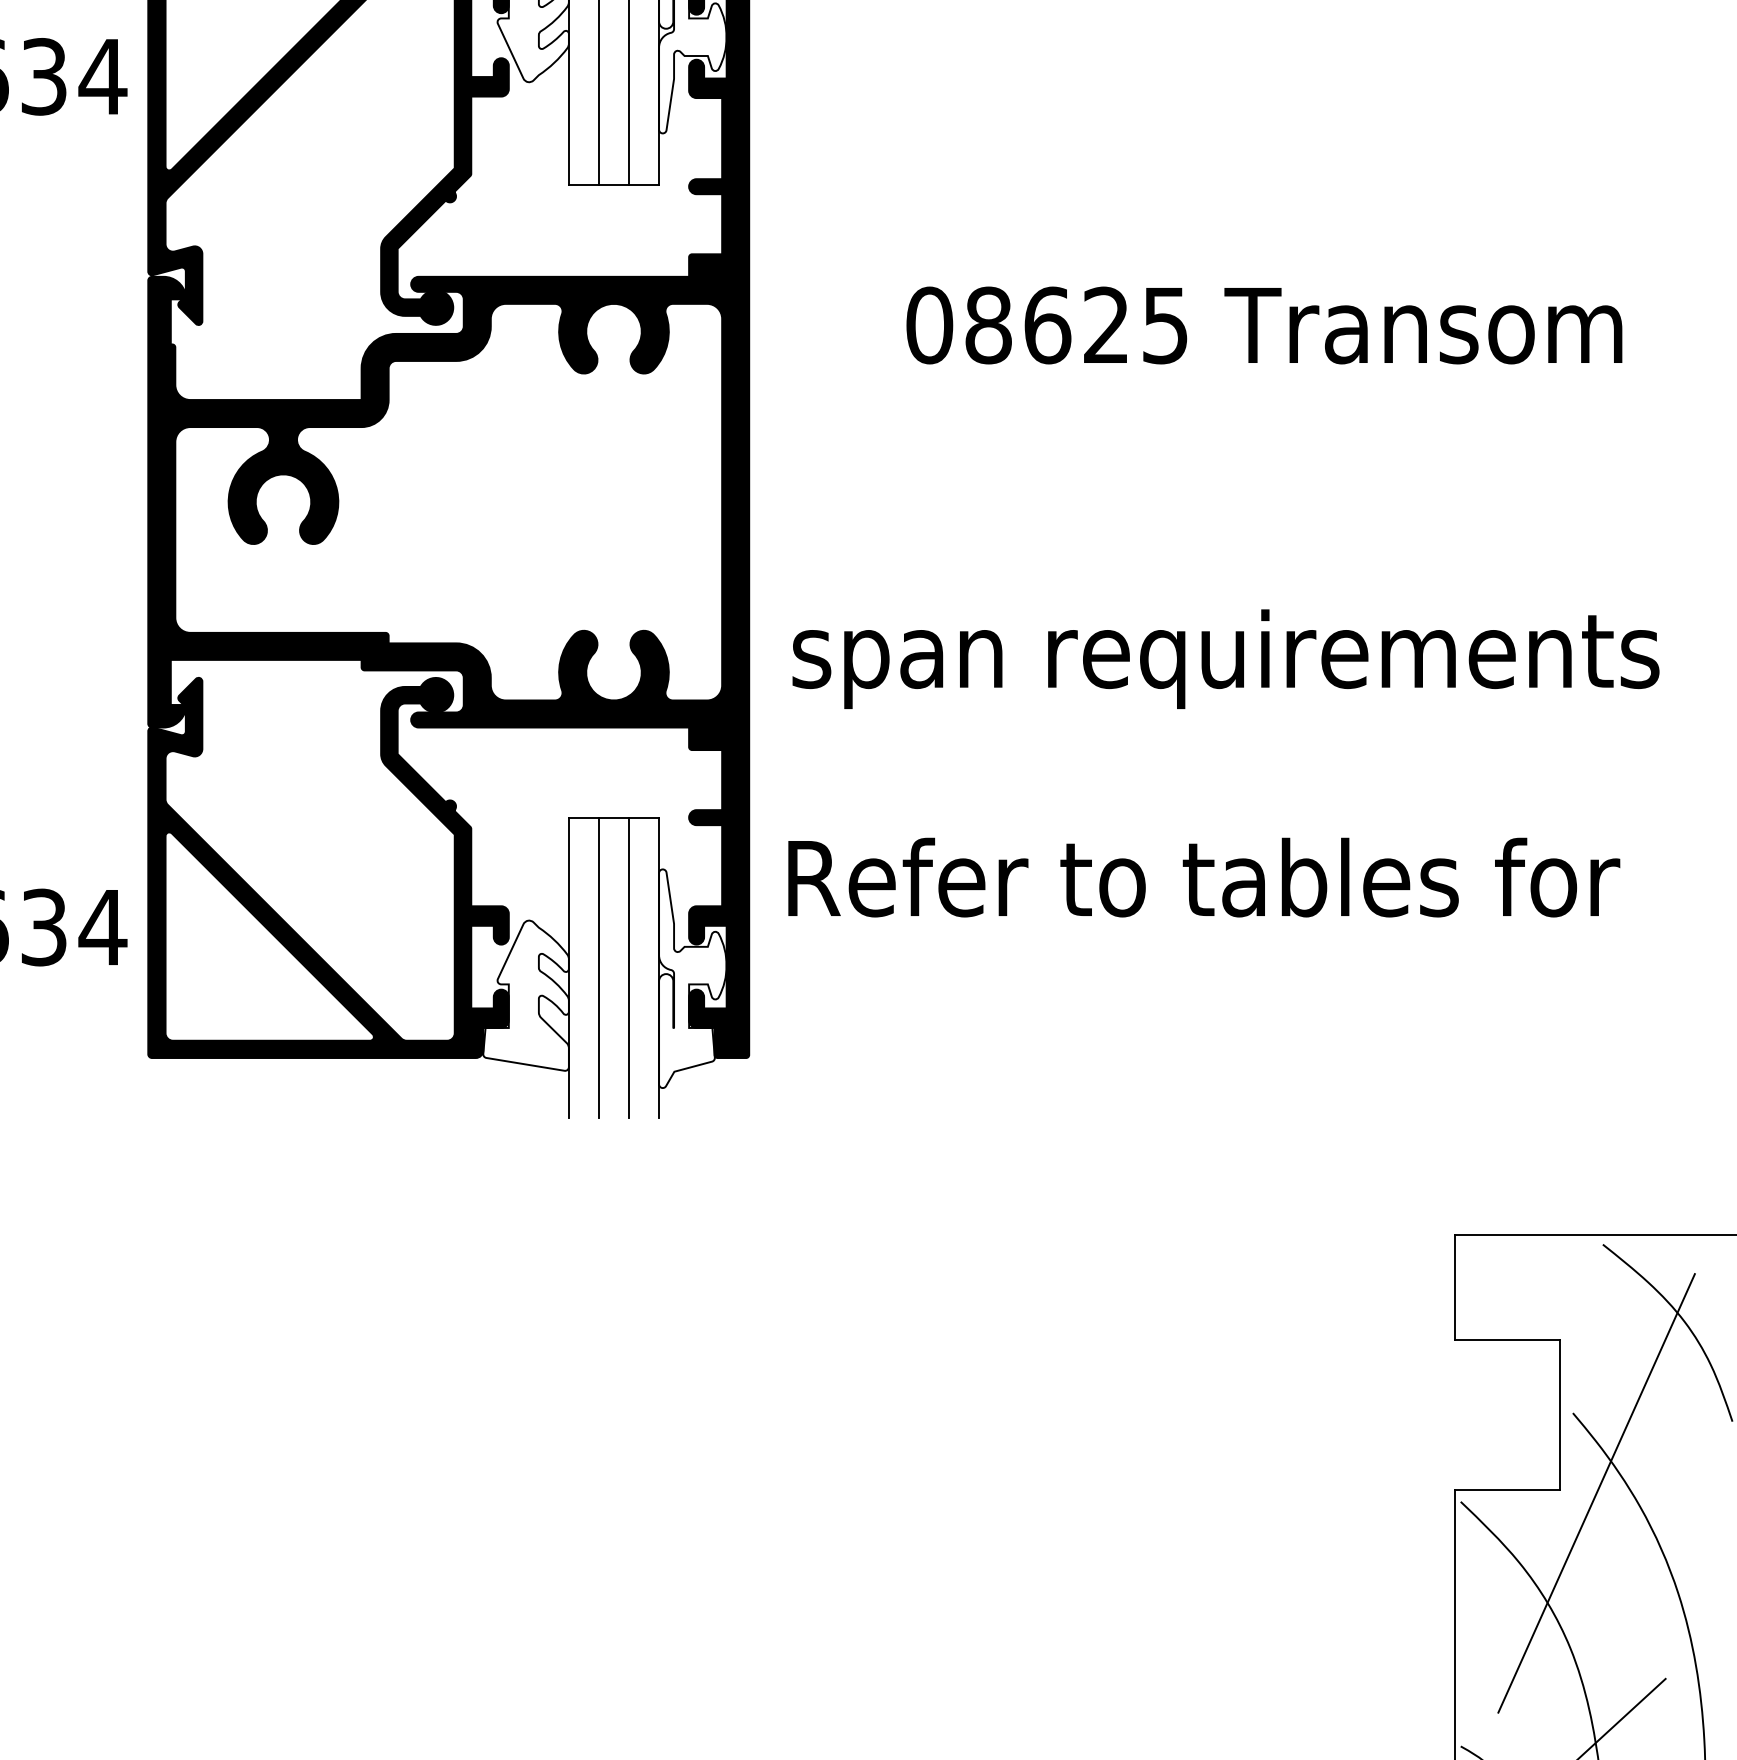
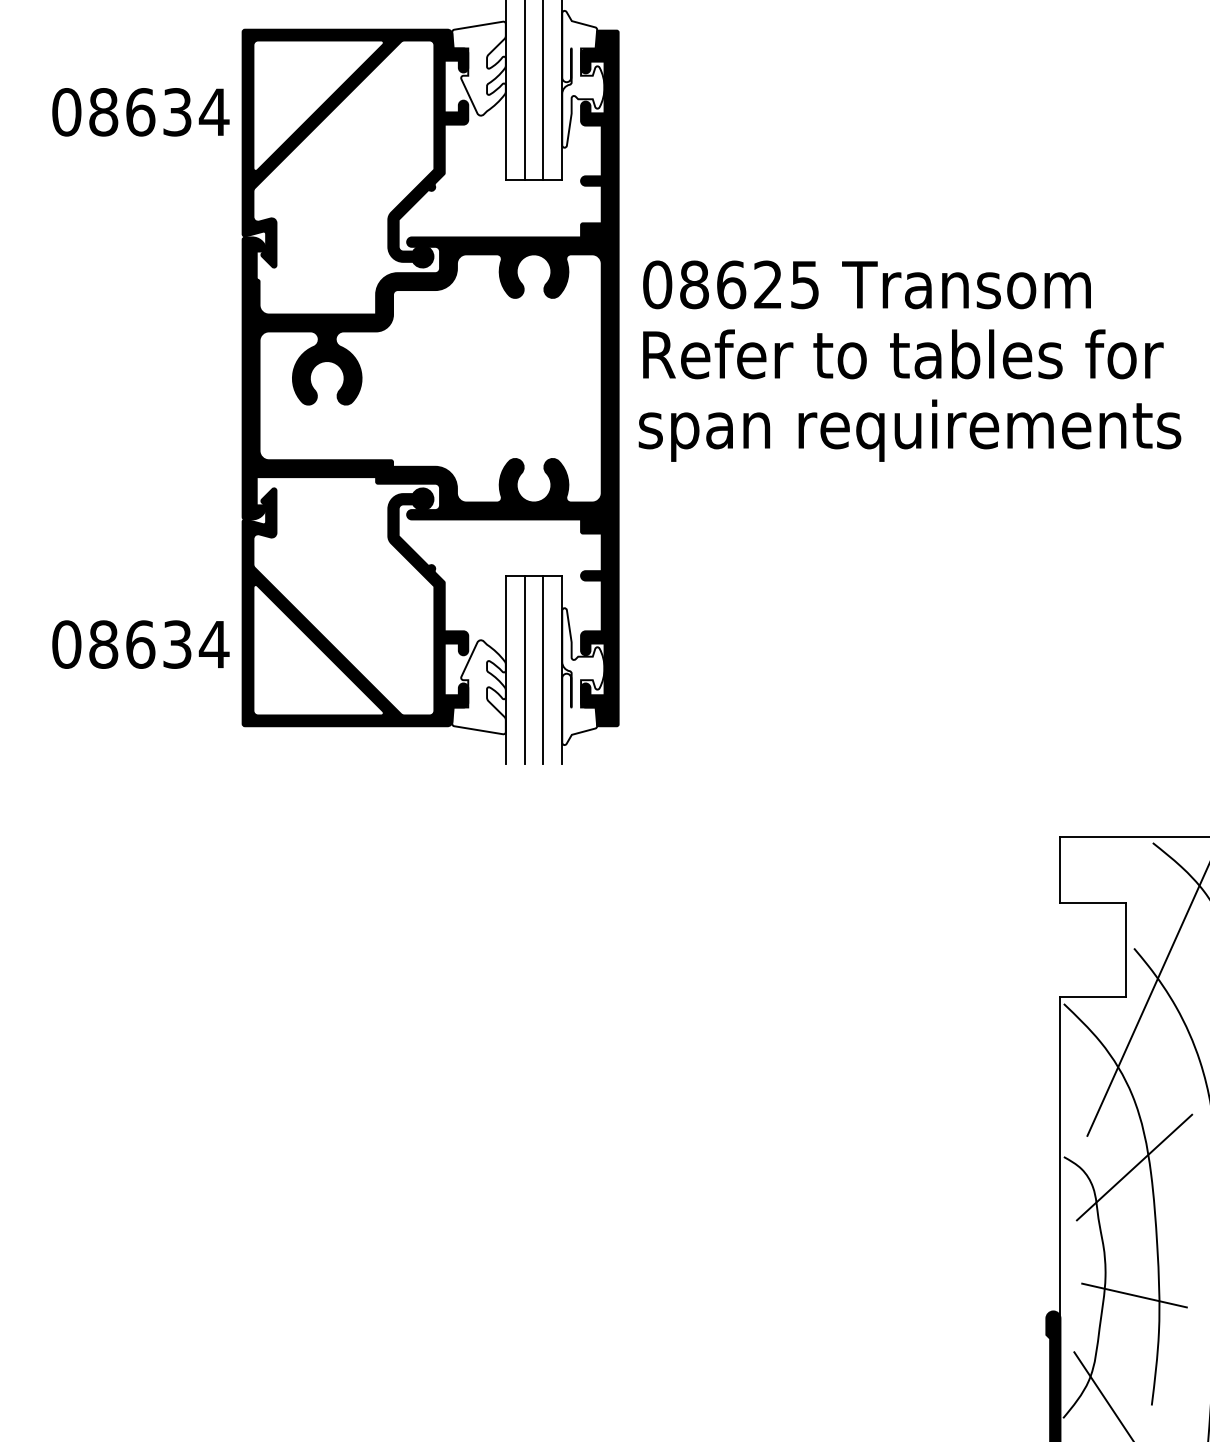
text: (1263, 324) -> (866, 284), moved
text: (1225, 658) -> (909, 430), moved
text: (1204, 877) -> (903, 354), moved

